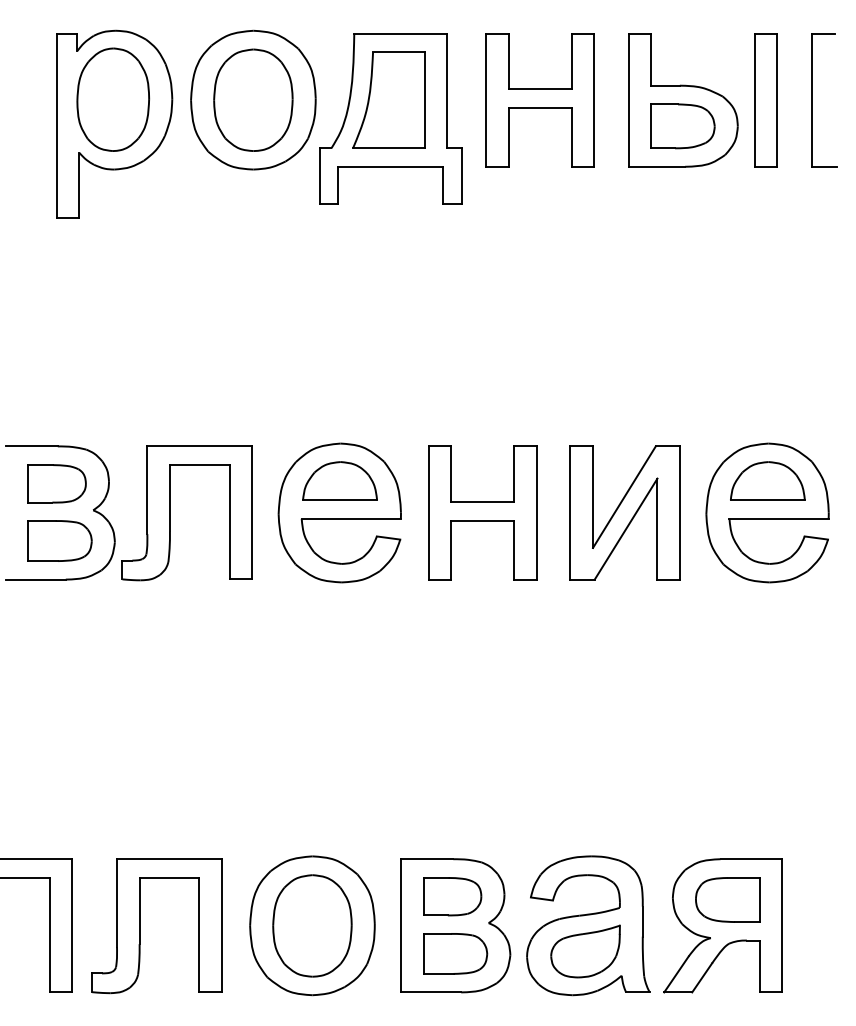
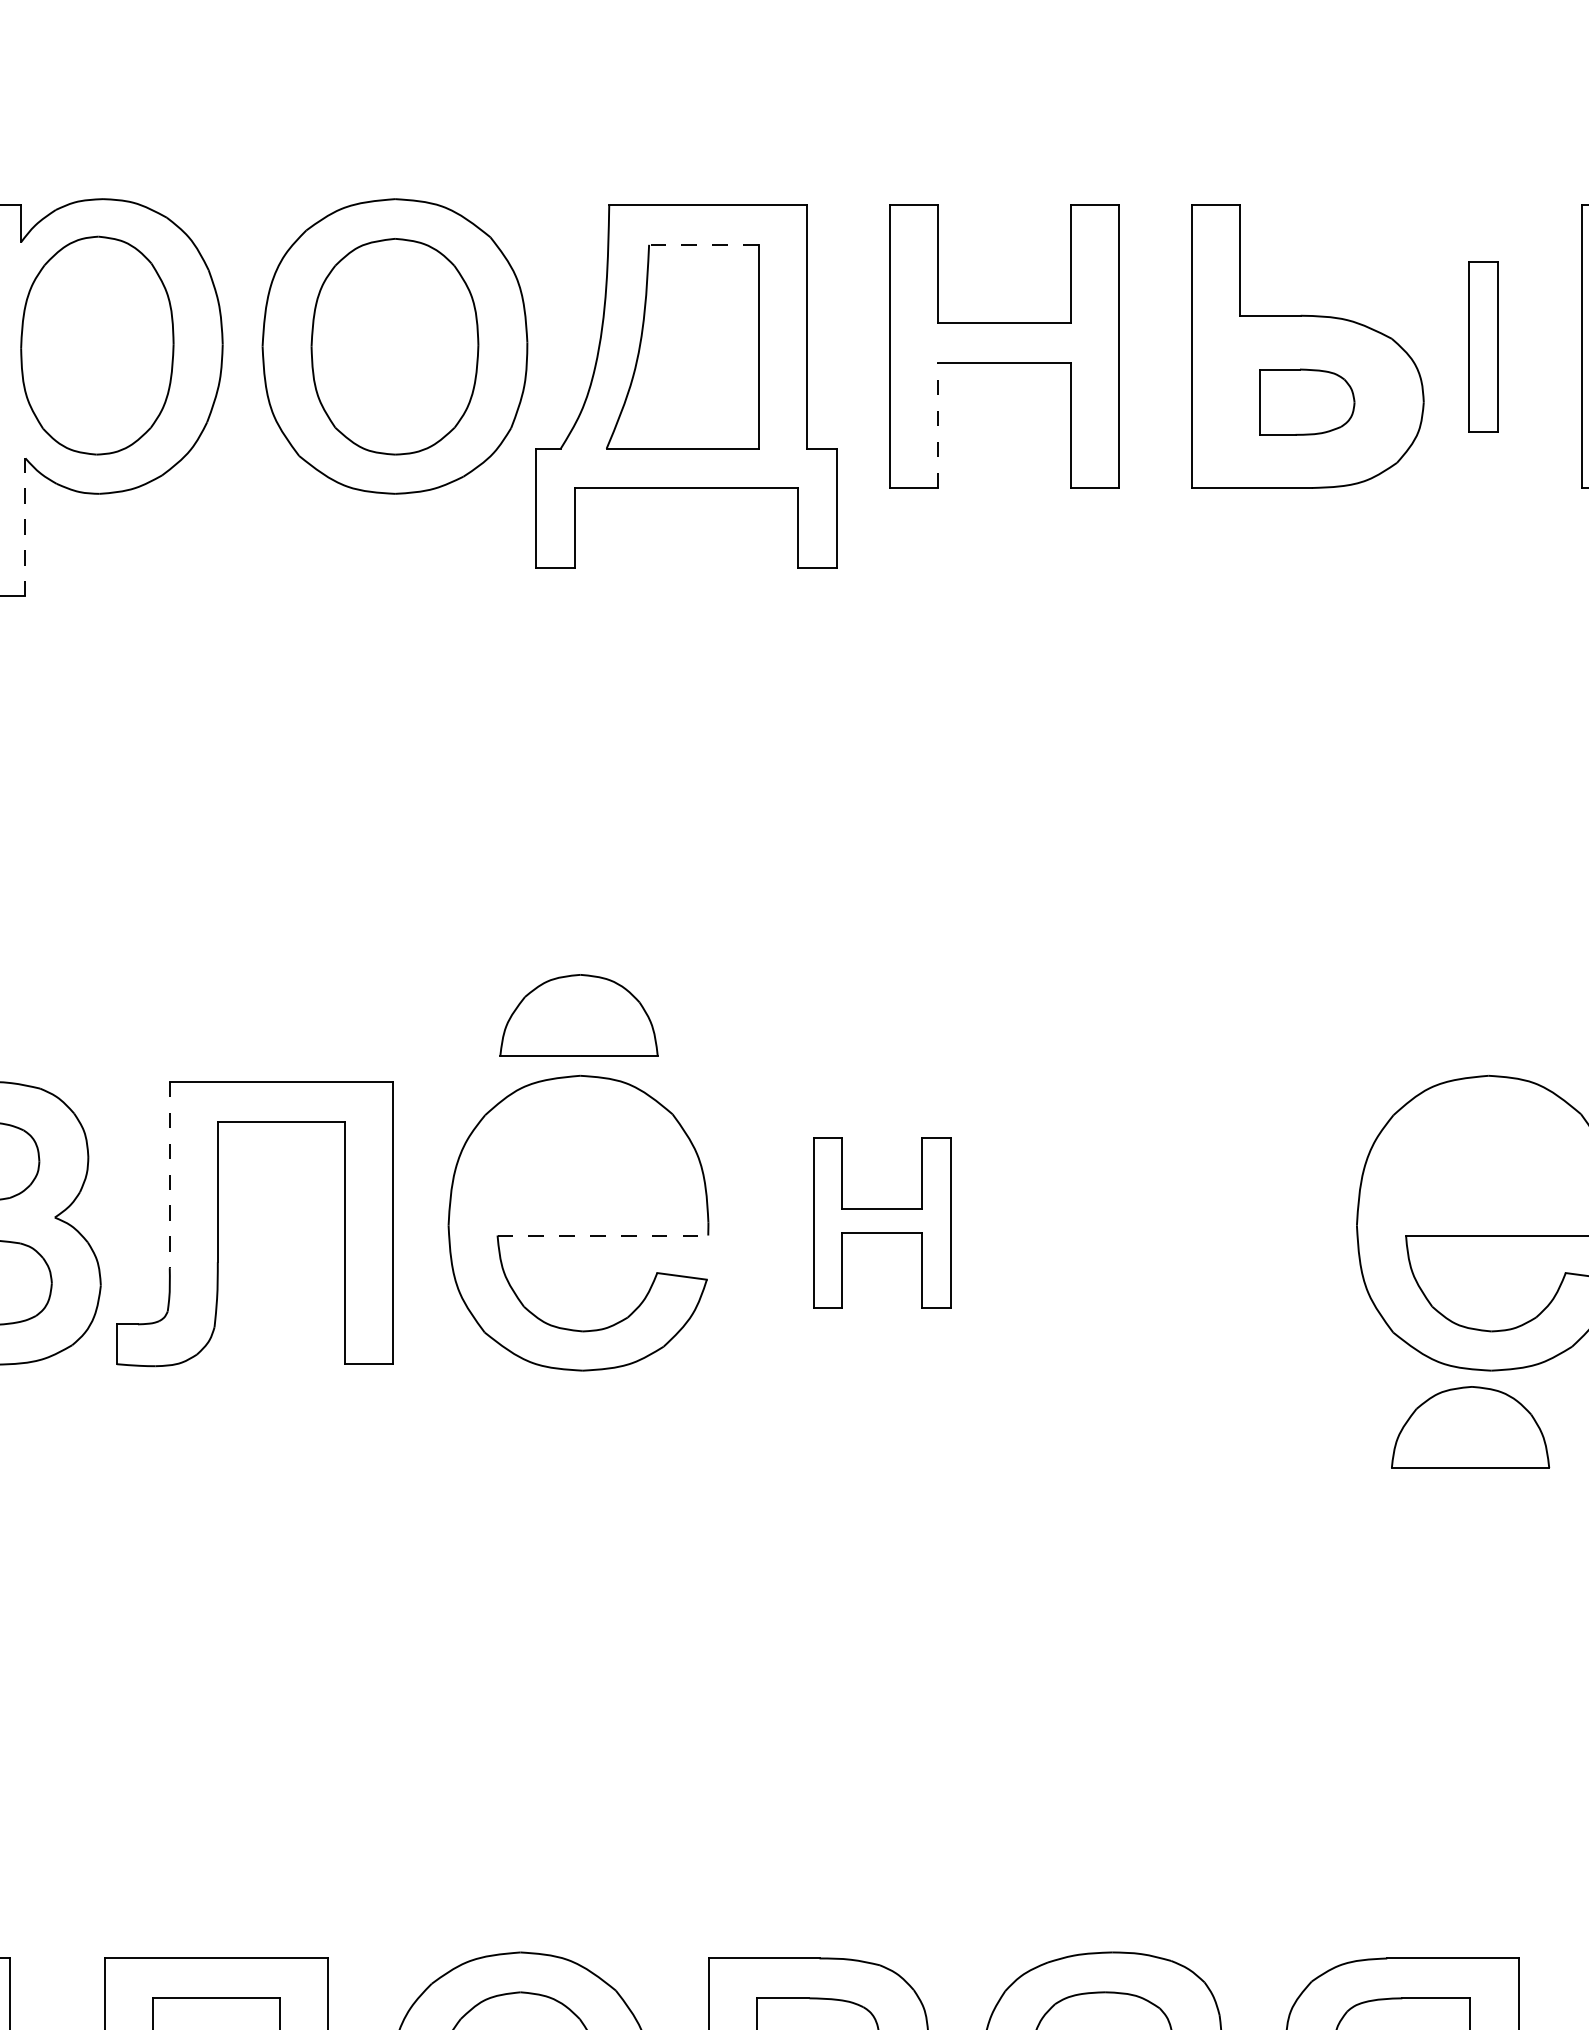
line: (398, 52) -> (703, 245), solid -> dashed
part: (765, 100) -> (1482, 347), size x0.6
part: (682, 126) -> (1306, 402), size x0.7
line: (508, 137) -> (936, 425), solid -> dashed
line: (79, 185) -> (25, 527), solid -> dashed
part: (339, 480) -> (577, 1014), moved
part: (767, 480) -> (1469, 1426), moved
line: (147, 490) -> (170, 1175), solid -> dashed
part: (482, 512) -> (881, 1222), size x0.6
part: (624, 512) -> (1183, 1222), removed
line: (351, 518) -> (603, 1234), solid -> dashed

